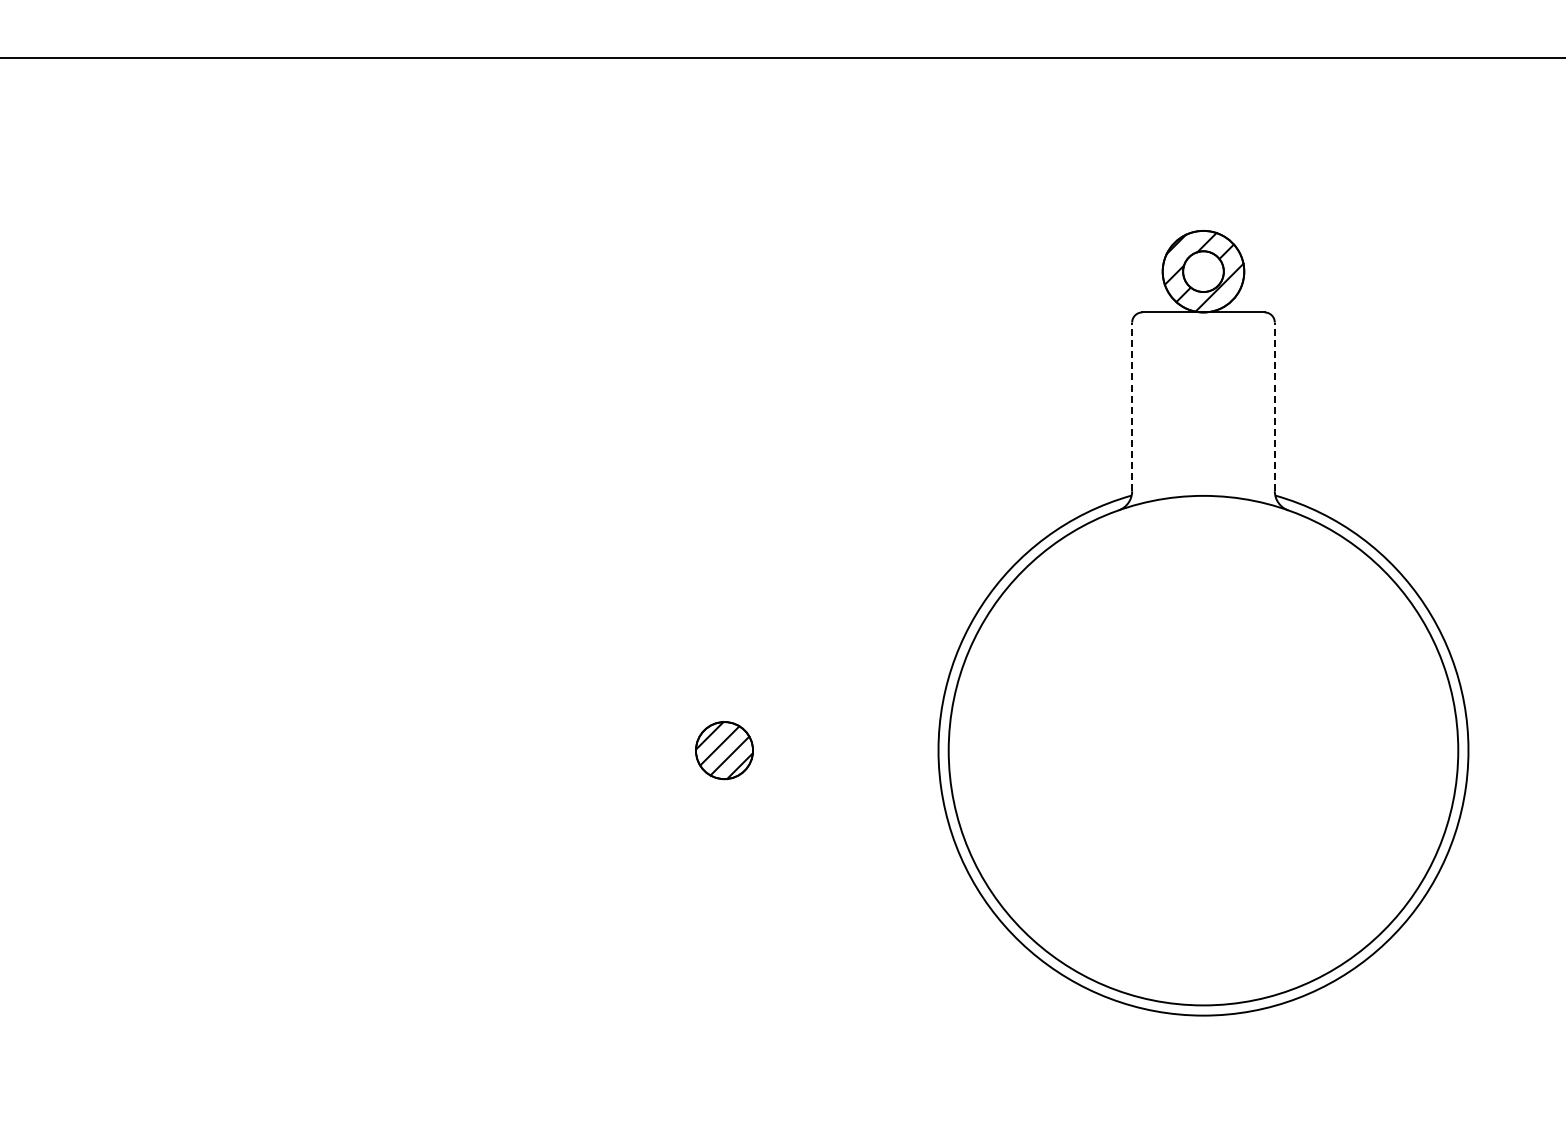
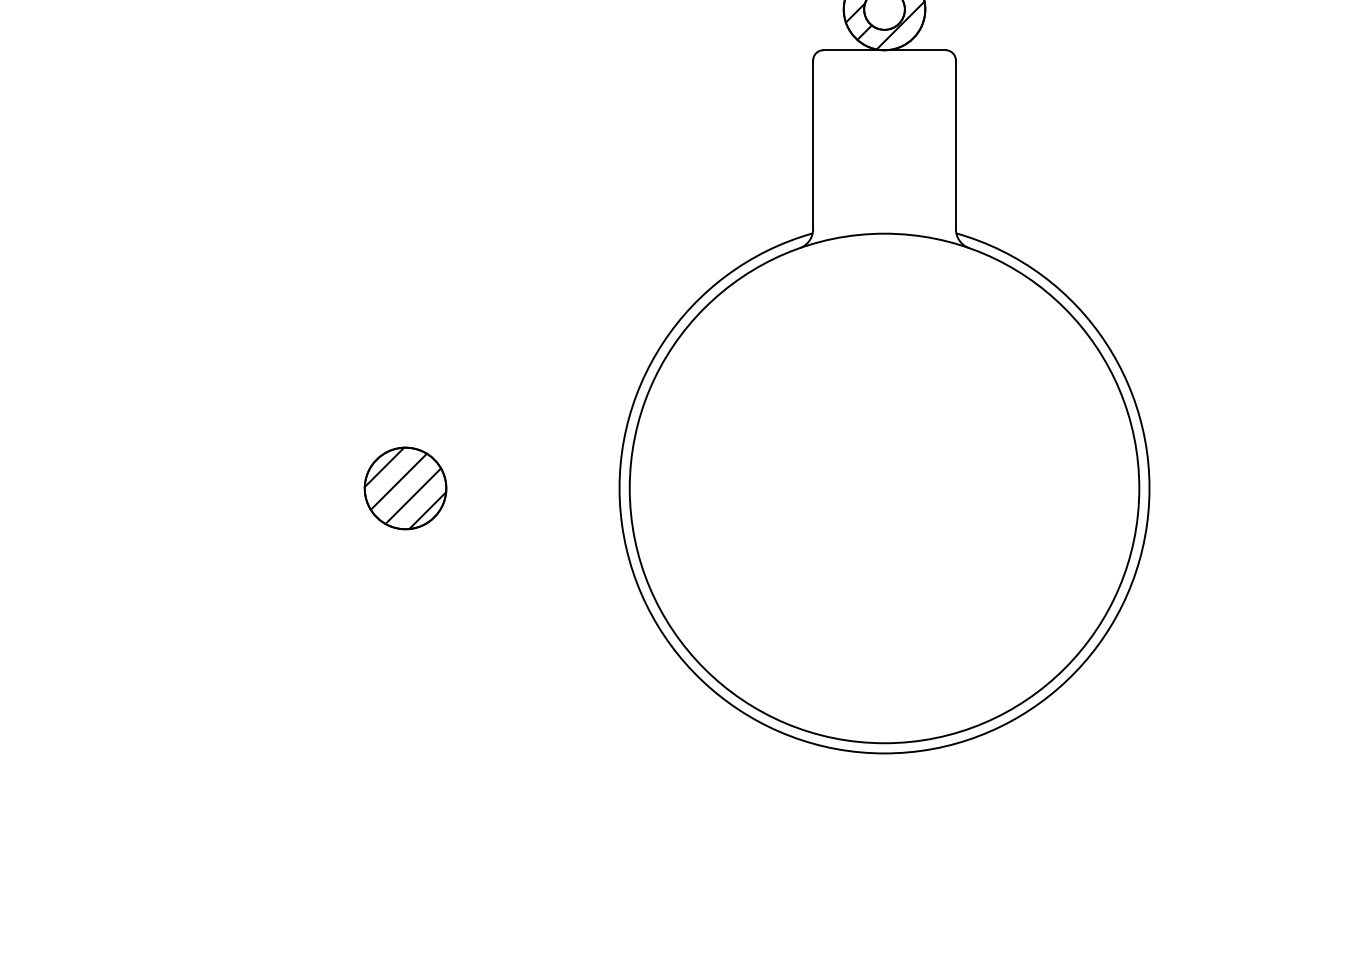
line: (1132, 406) -> (813, 144), dashed -> solid
line: (1274, 406) -> (955, 144), dashed -> solid
part: (724, 750) -> (405, 488), size x1.43

